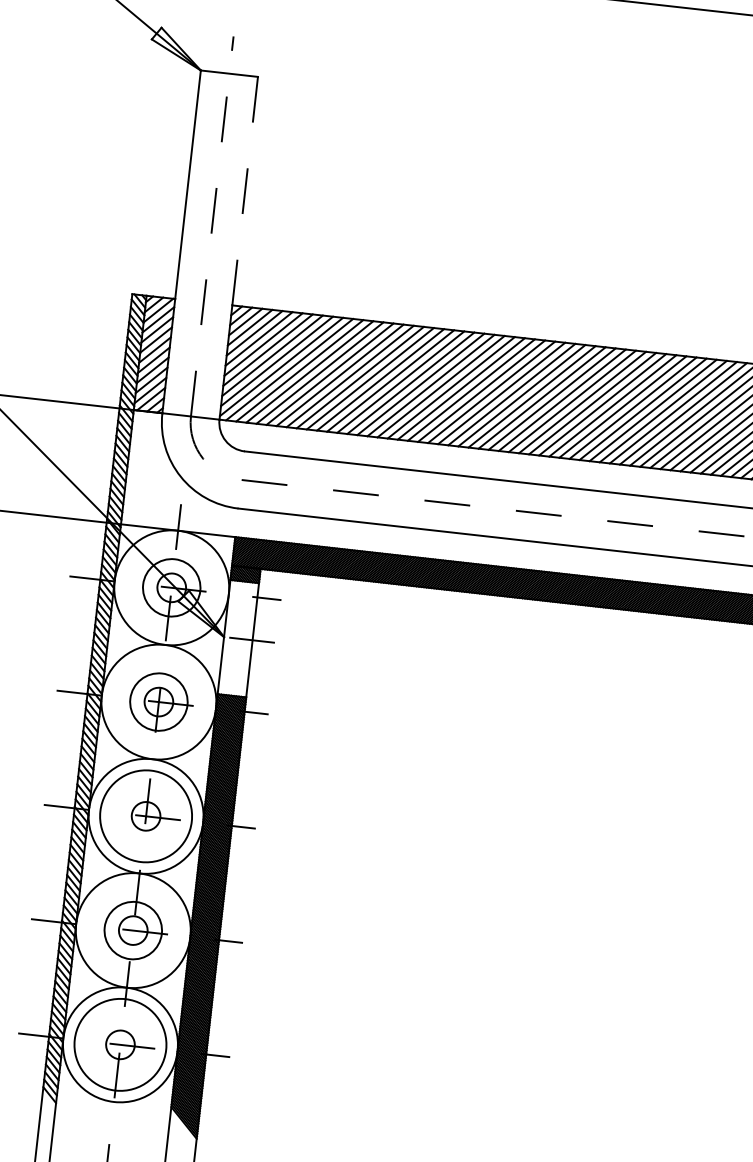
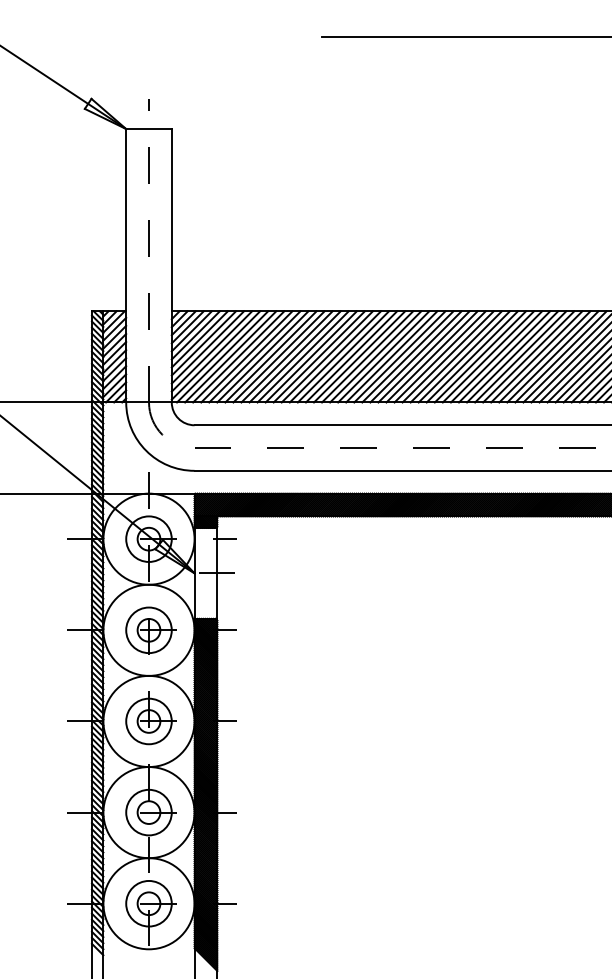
line: (244, 190) -> (171, 219), dashed -> solid
circle: (145, 816) -> (148, 721), size x0.62
circle: (119, 1044) -> (148, 903), size x0.62

